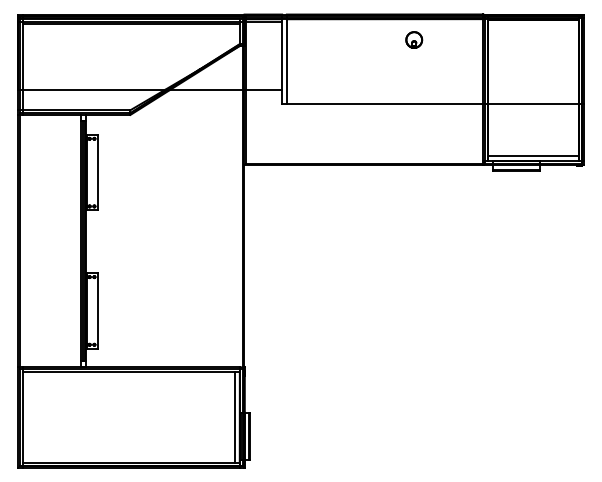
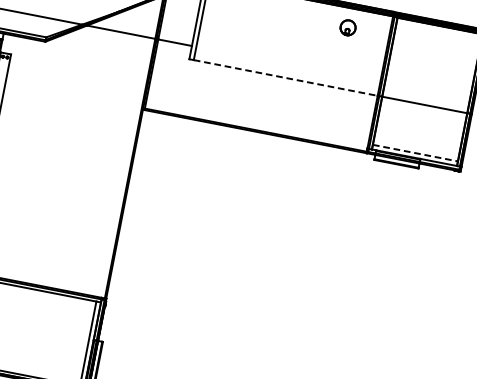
part: (414, 39) -> (348, 27), moved
line: (385, 104) -> (286, 78), solid -> dashed
line: (534, 155) -> (416, 153), solid -> dashed

